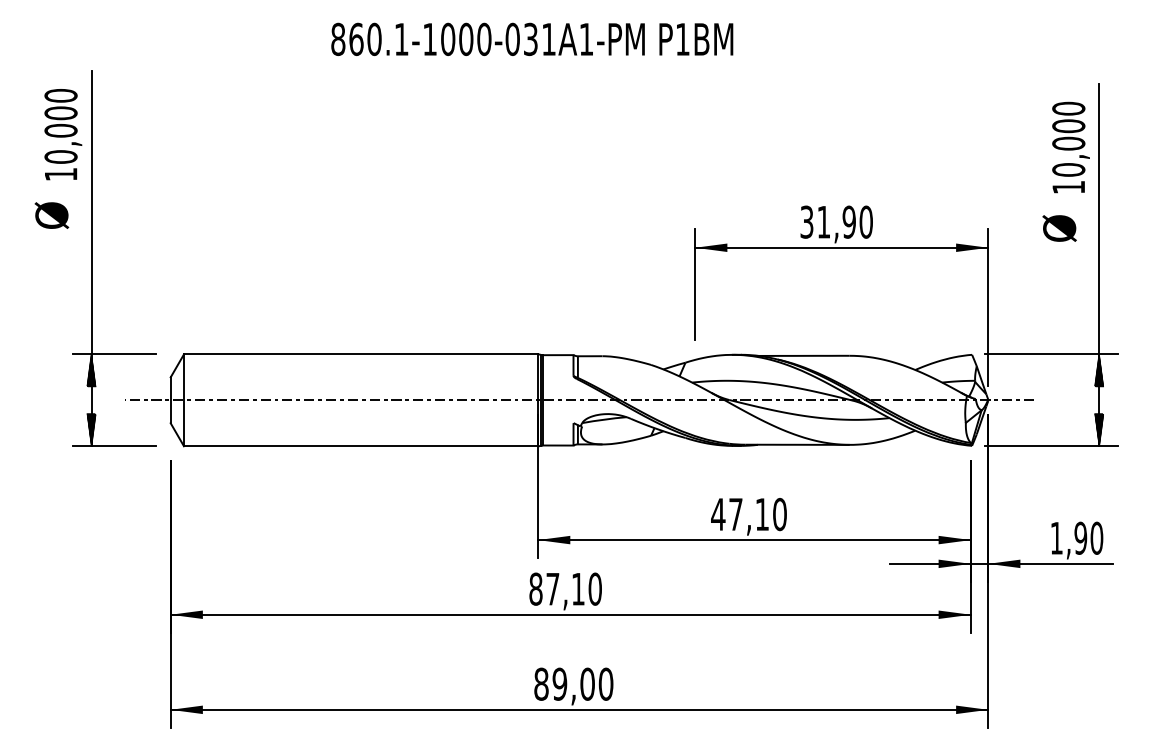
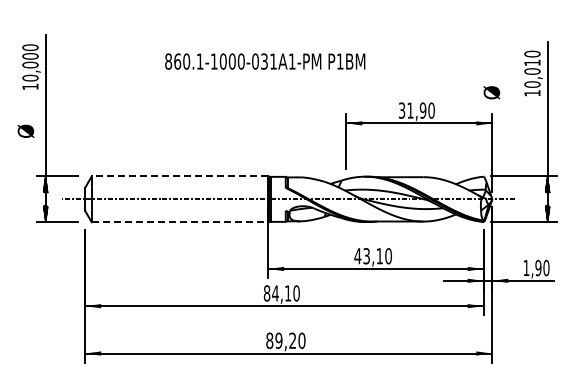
text: (532, 39) -> (265, 61), moved
text: (1068, 125) -> (532, 62), 10,000 -> 10,010
text: (51, 213) -> (25, 130), moved
text: (1058, 227) -> (491, 92), moved
line: (360, 354) -> (179, 176), solid -> dashed
line: (362, 446) -> (180, 222), solid -> dashed
text: (735, 515) -> (366, 256), 47,10 -> 43,10
text: (552, 589) -> (275, 293), 87,10 -> 84,10
text: (587, 683) -> (292, 340), 89,00 -> 89,20

